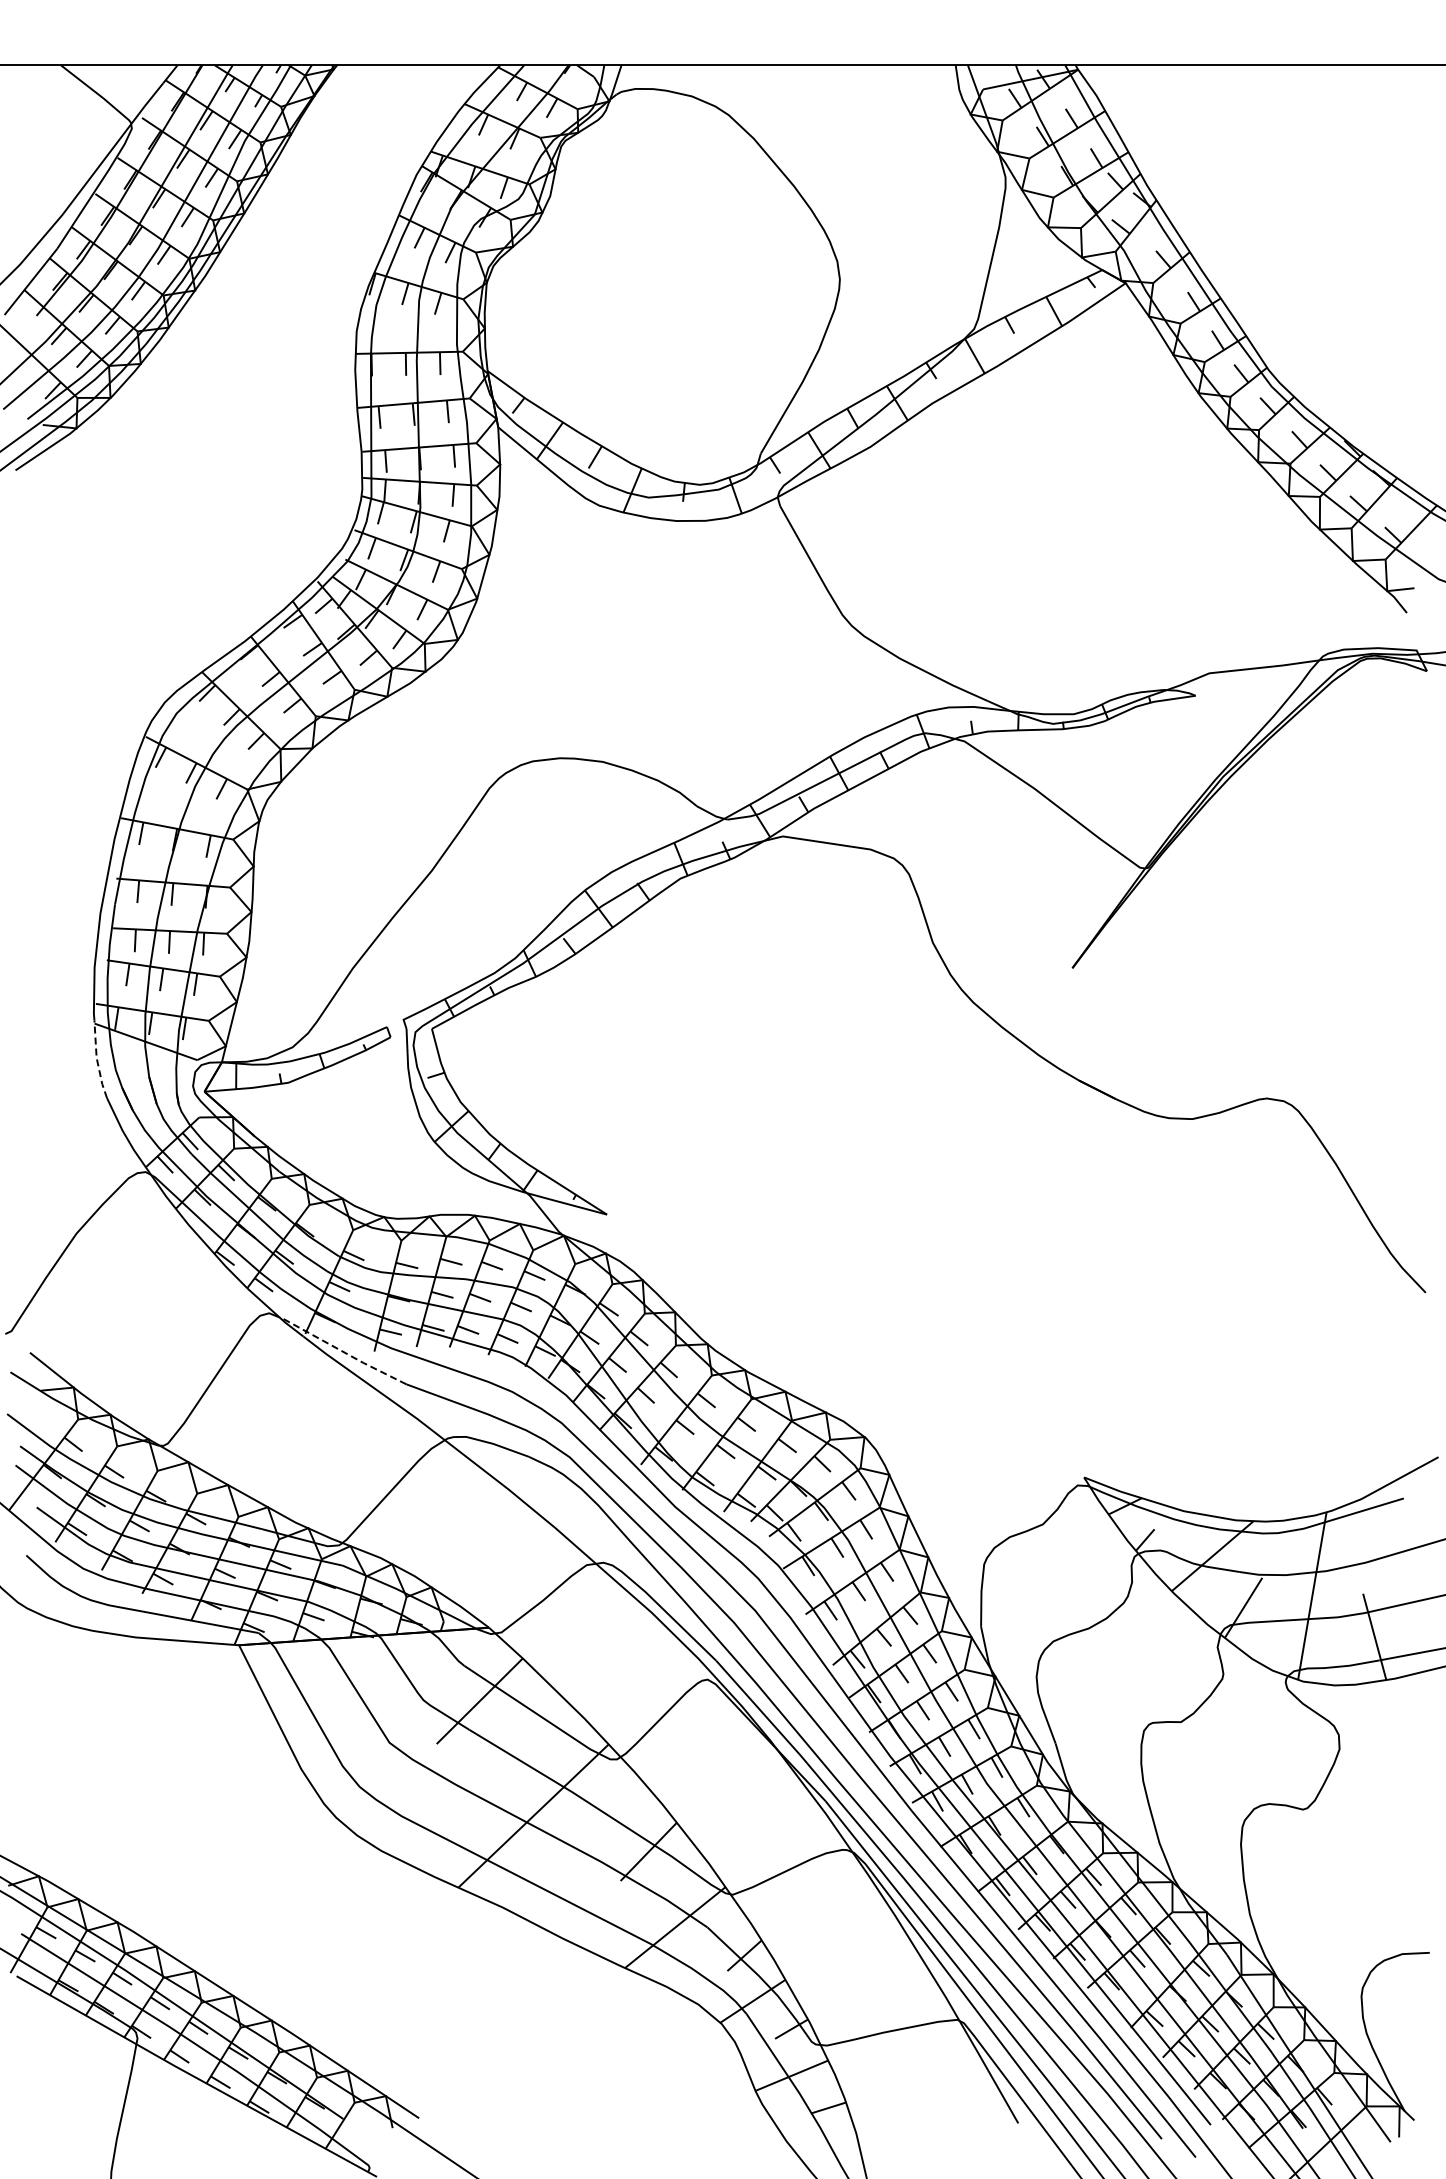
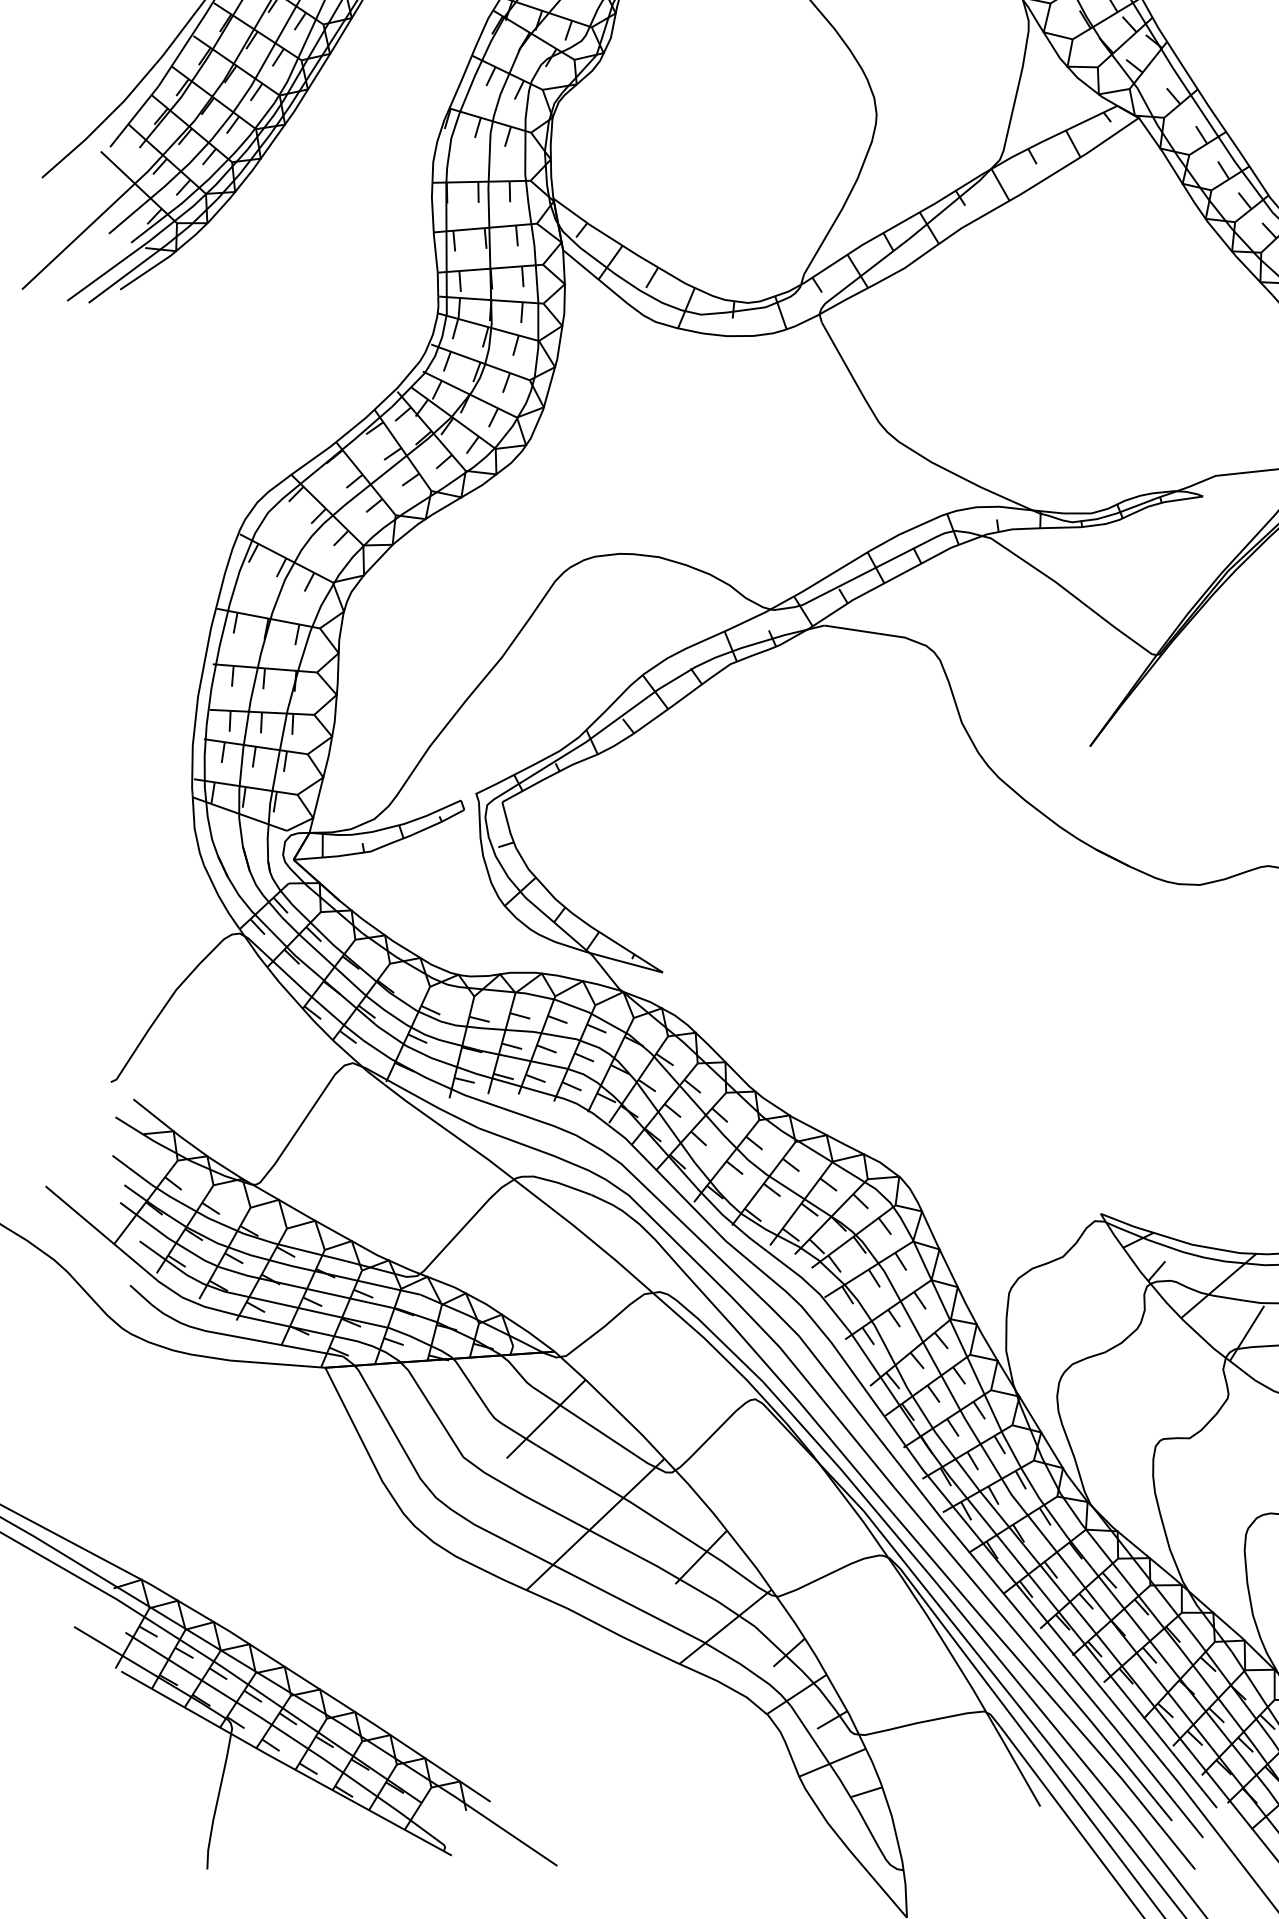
line: (97, 1059) -> (195, 830), dashed -> solid
line: (342, 1351) -> (420, 1098), dashed -> solid

